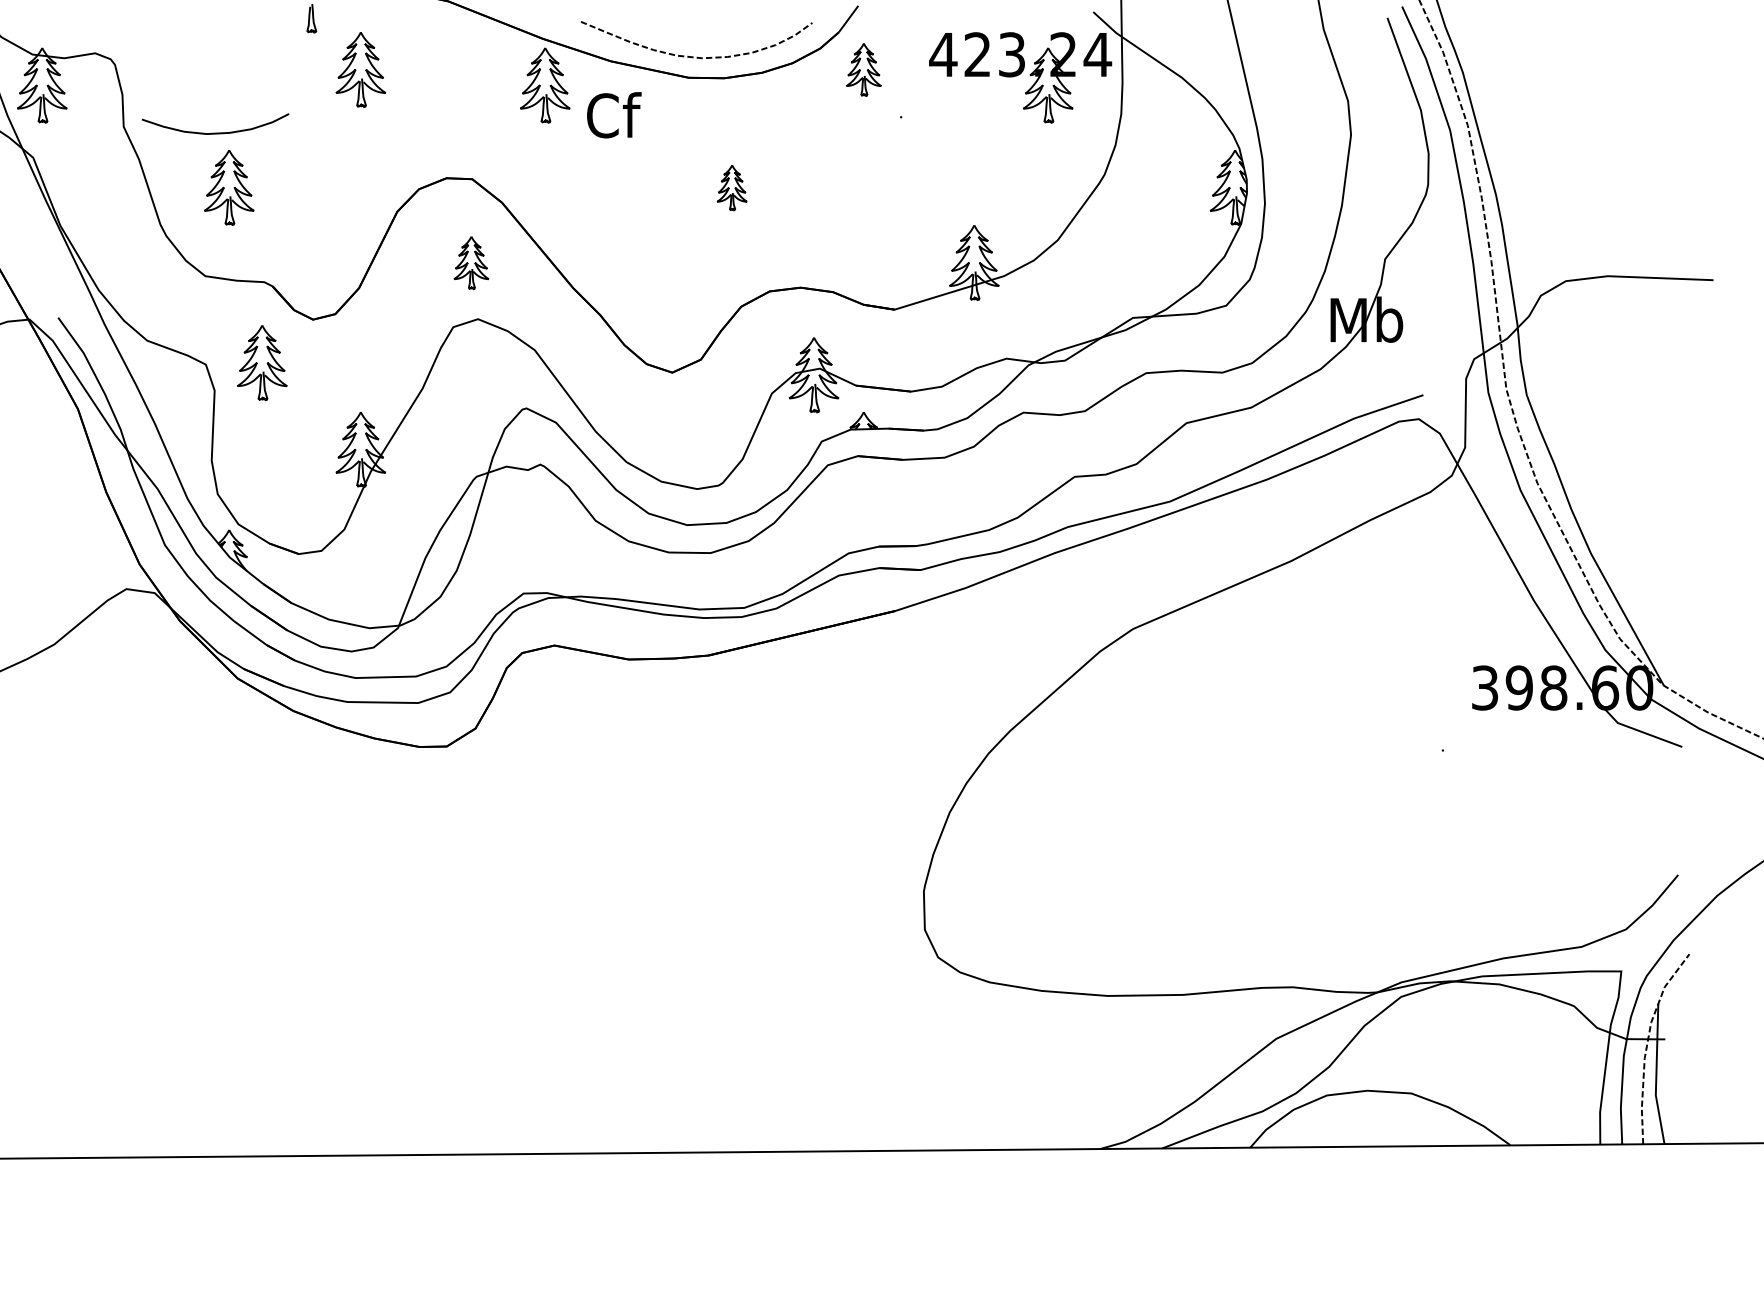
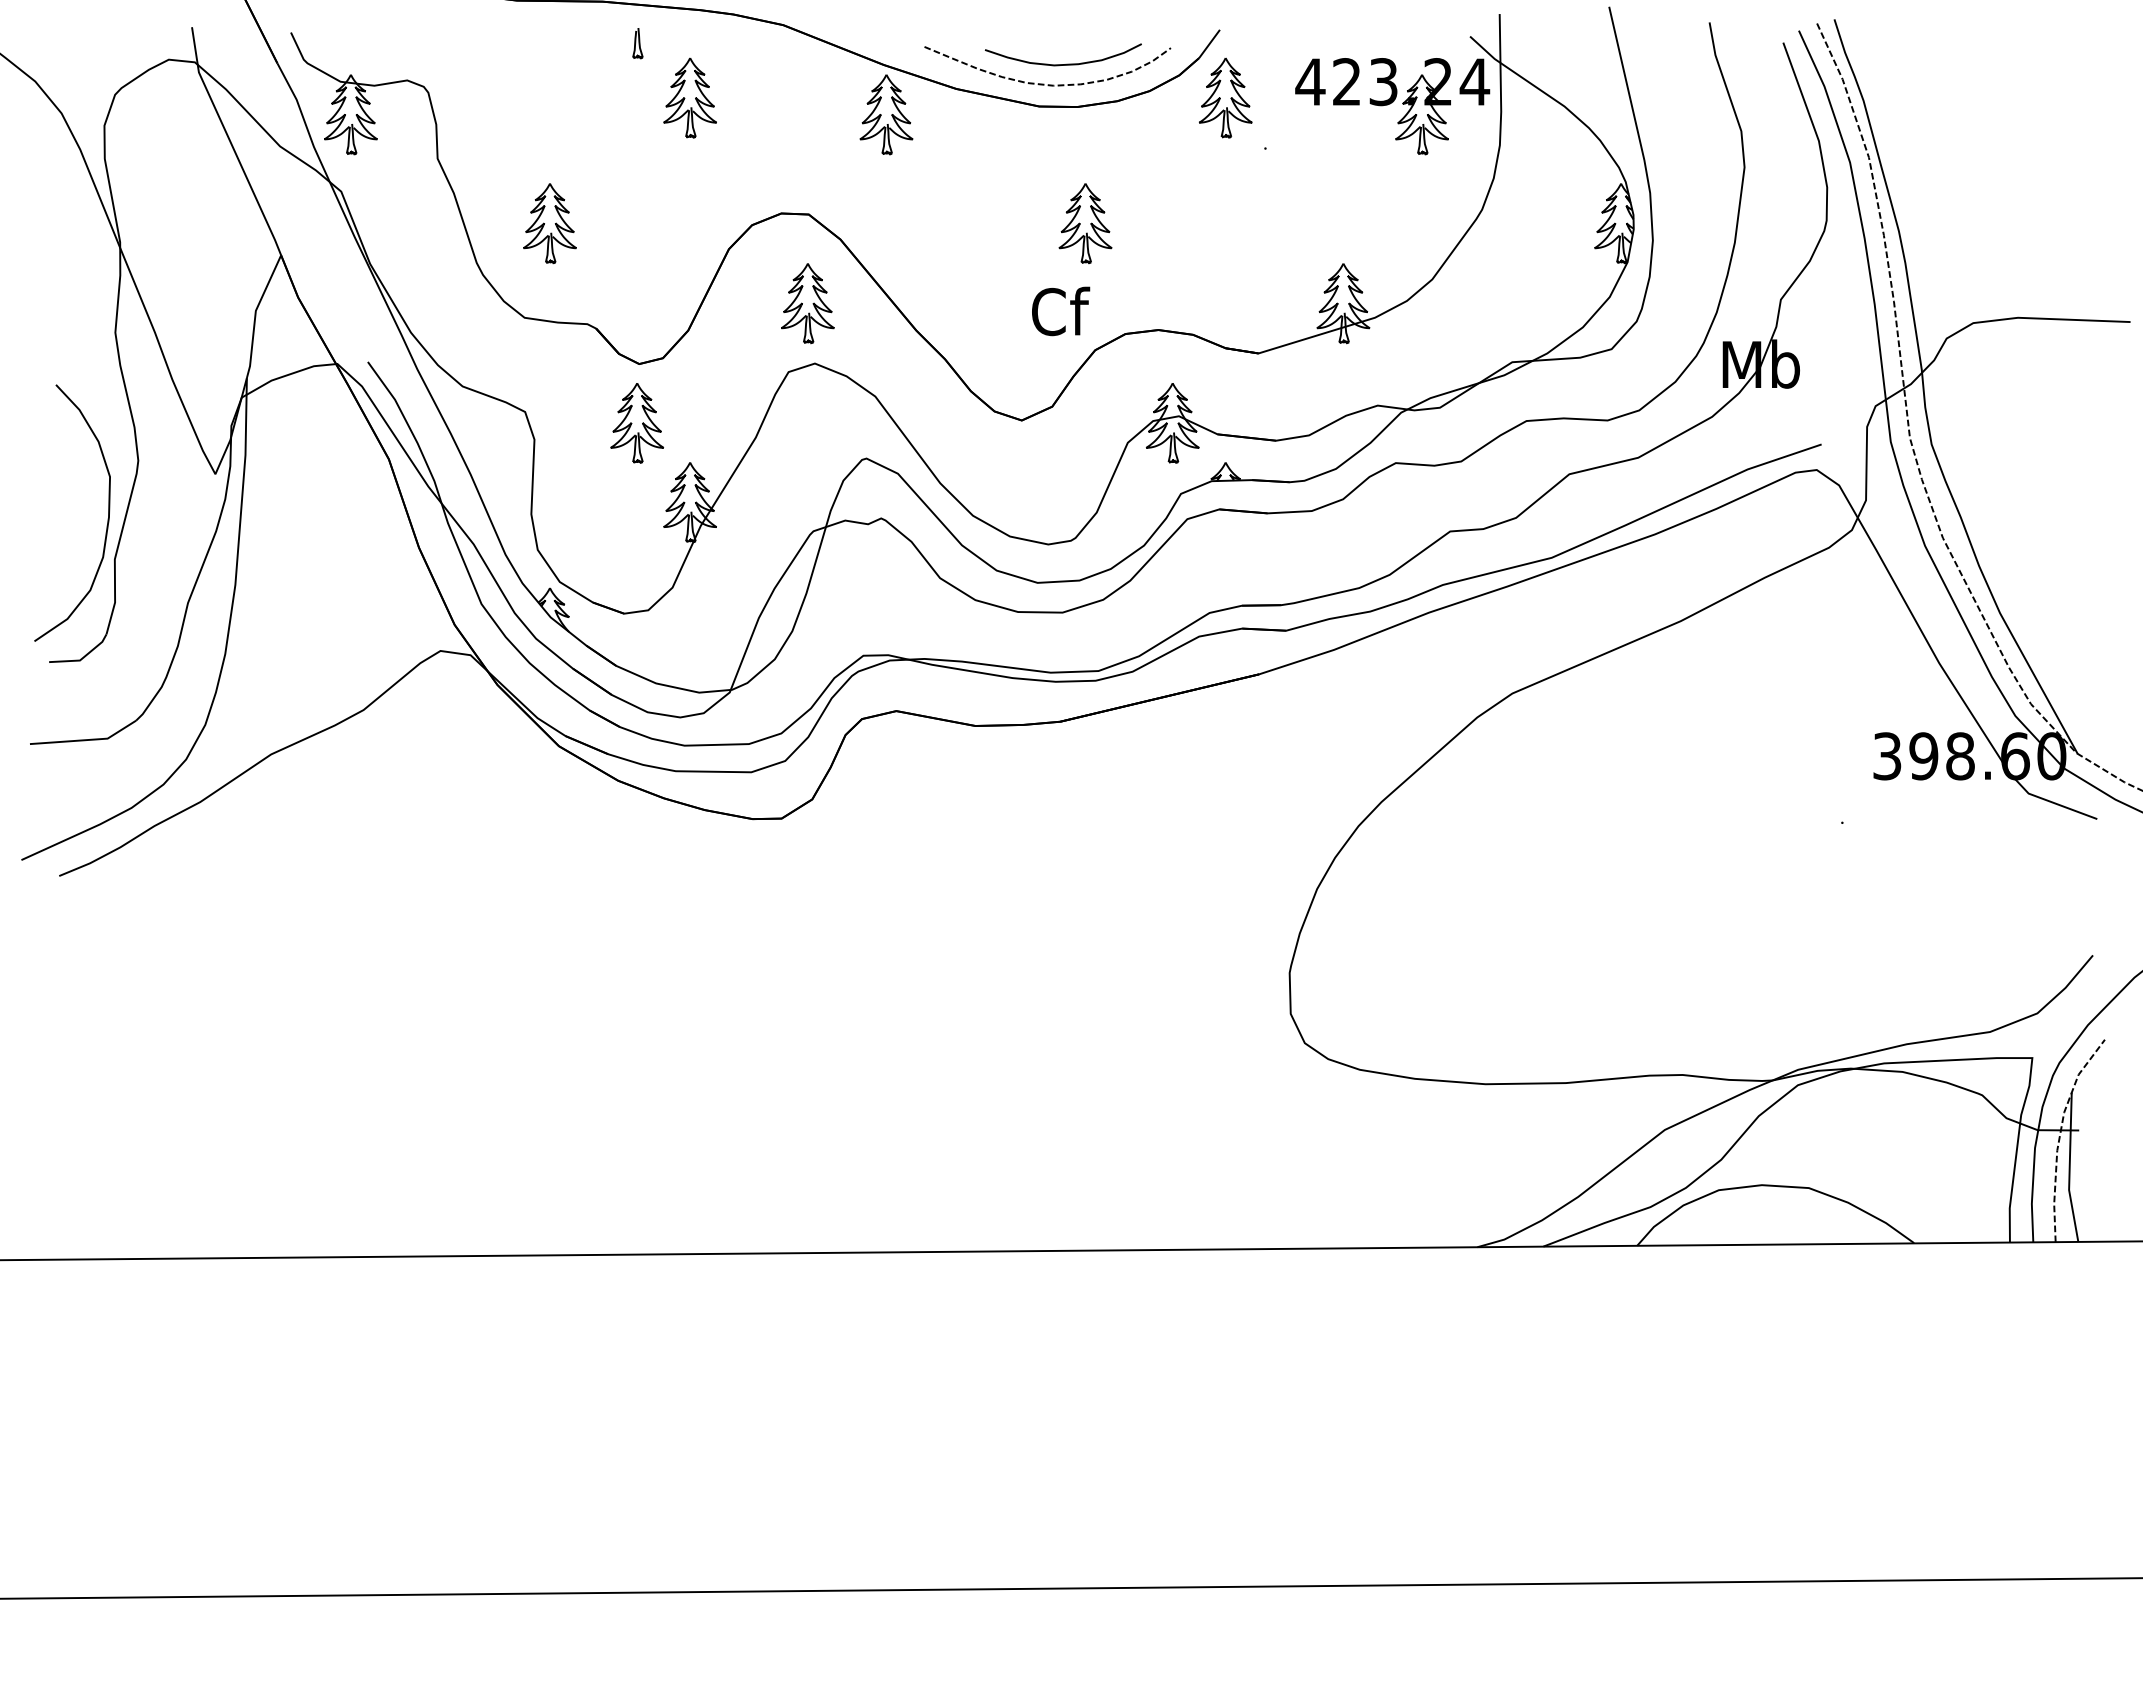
part: (863, 69) -> (1225, 97), size x1.43
text: (614, 115) -> (1061, 311), moved
curve: (218, 132) -> (1066, 63), moved
part: (732, 187) -> (1085, 223), size x1.67
part: (471, 262) -> (807, 303), size x1.43
part: (262, 363) -> (637, 423), moved

